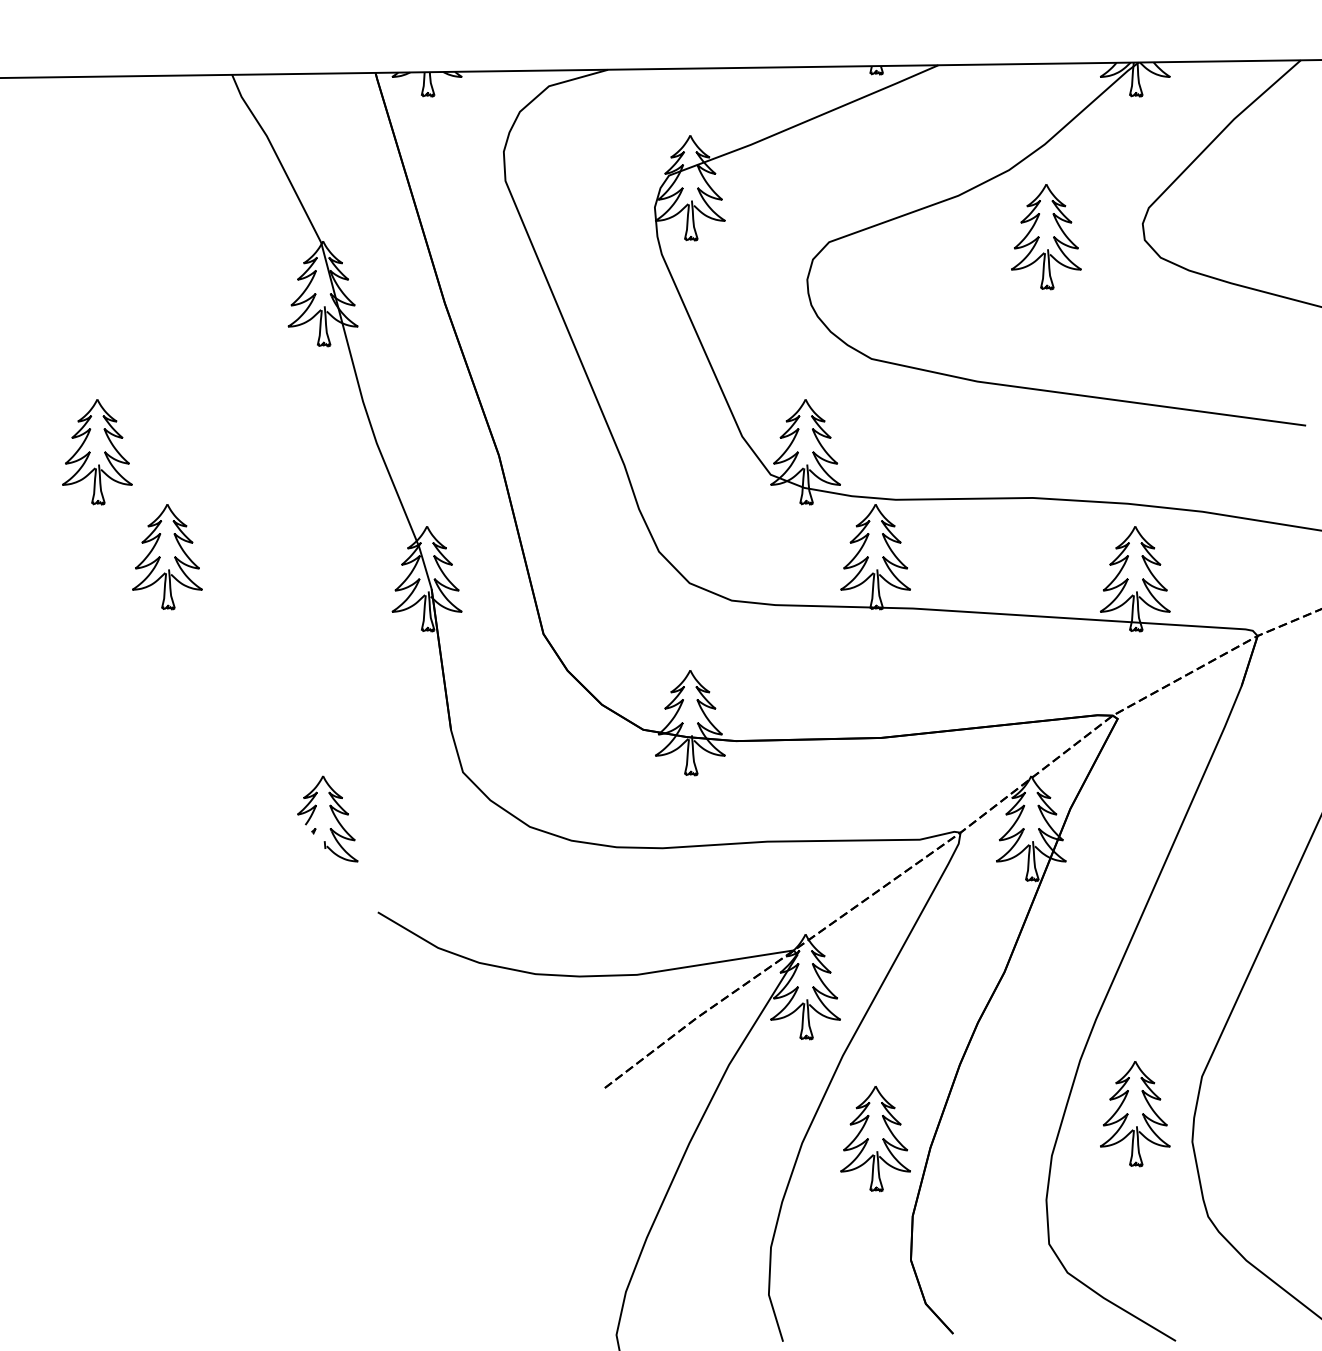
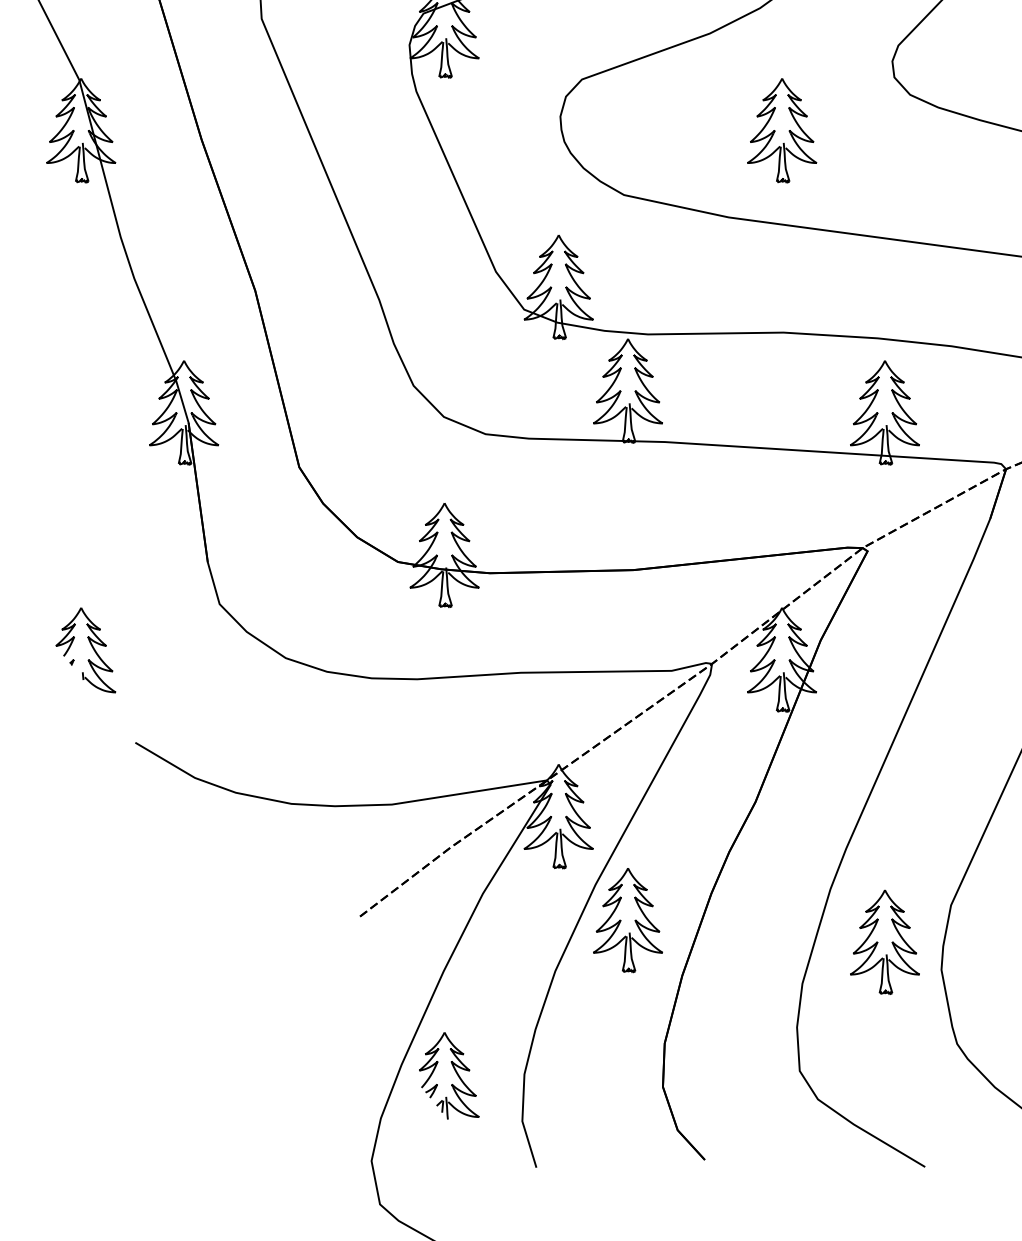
part: (1046, 237) -> (782, 131), moved
part: (875, 1139) -> (627, 921), moved
part: (700, 1244) -> (454, 1071), added

